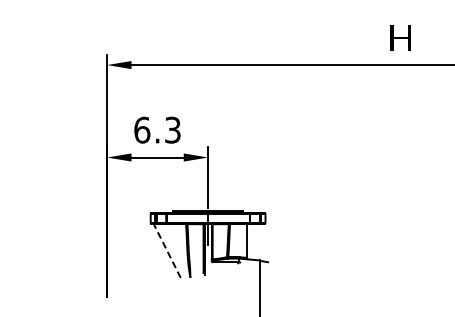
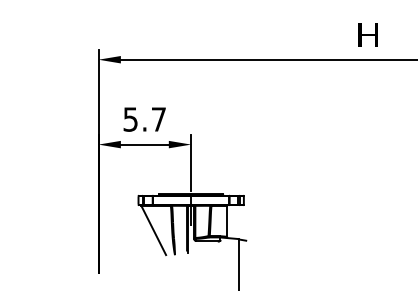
text: (157, 129) -> (144, 118), 6.3 -> 5.7
line: (167, 251) -> (153, 230), dashed -> solid

